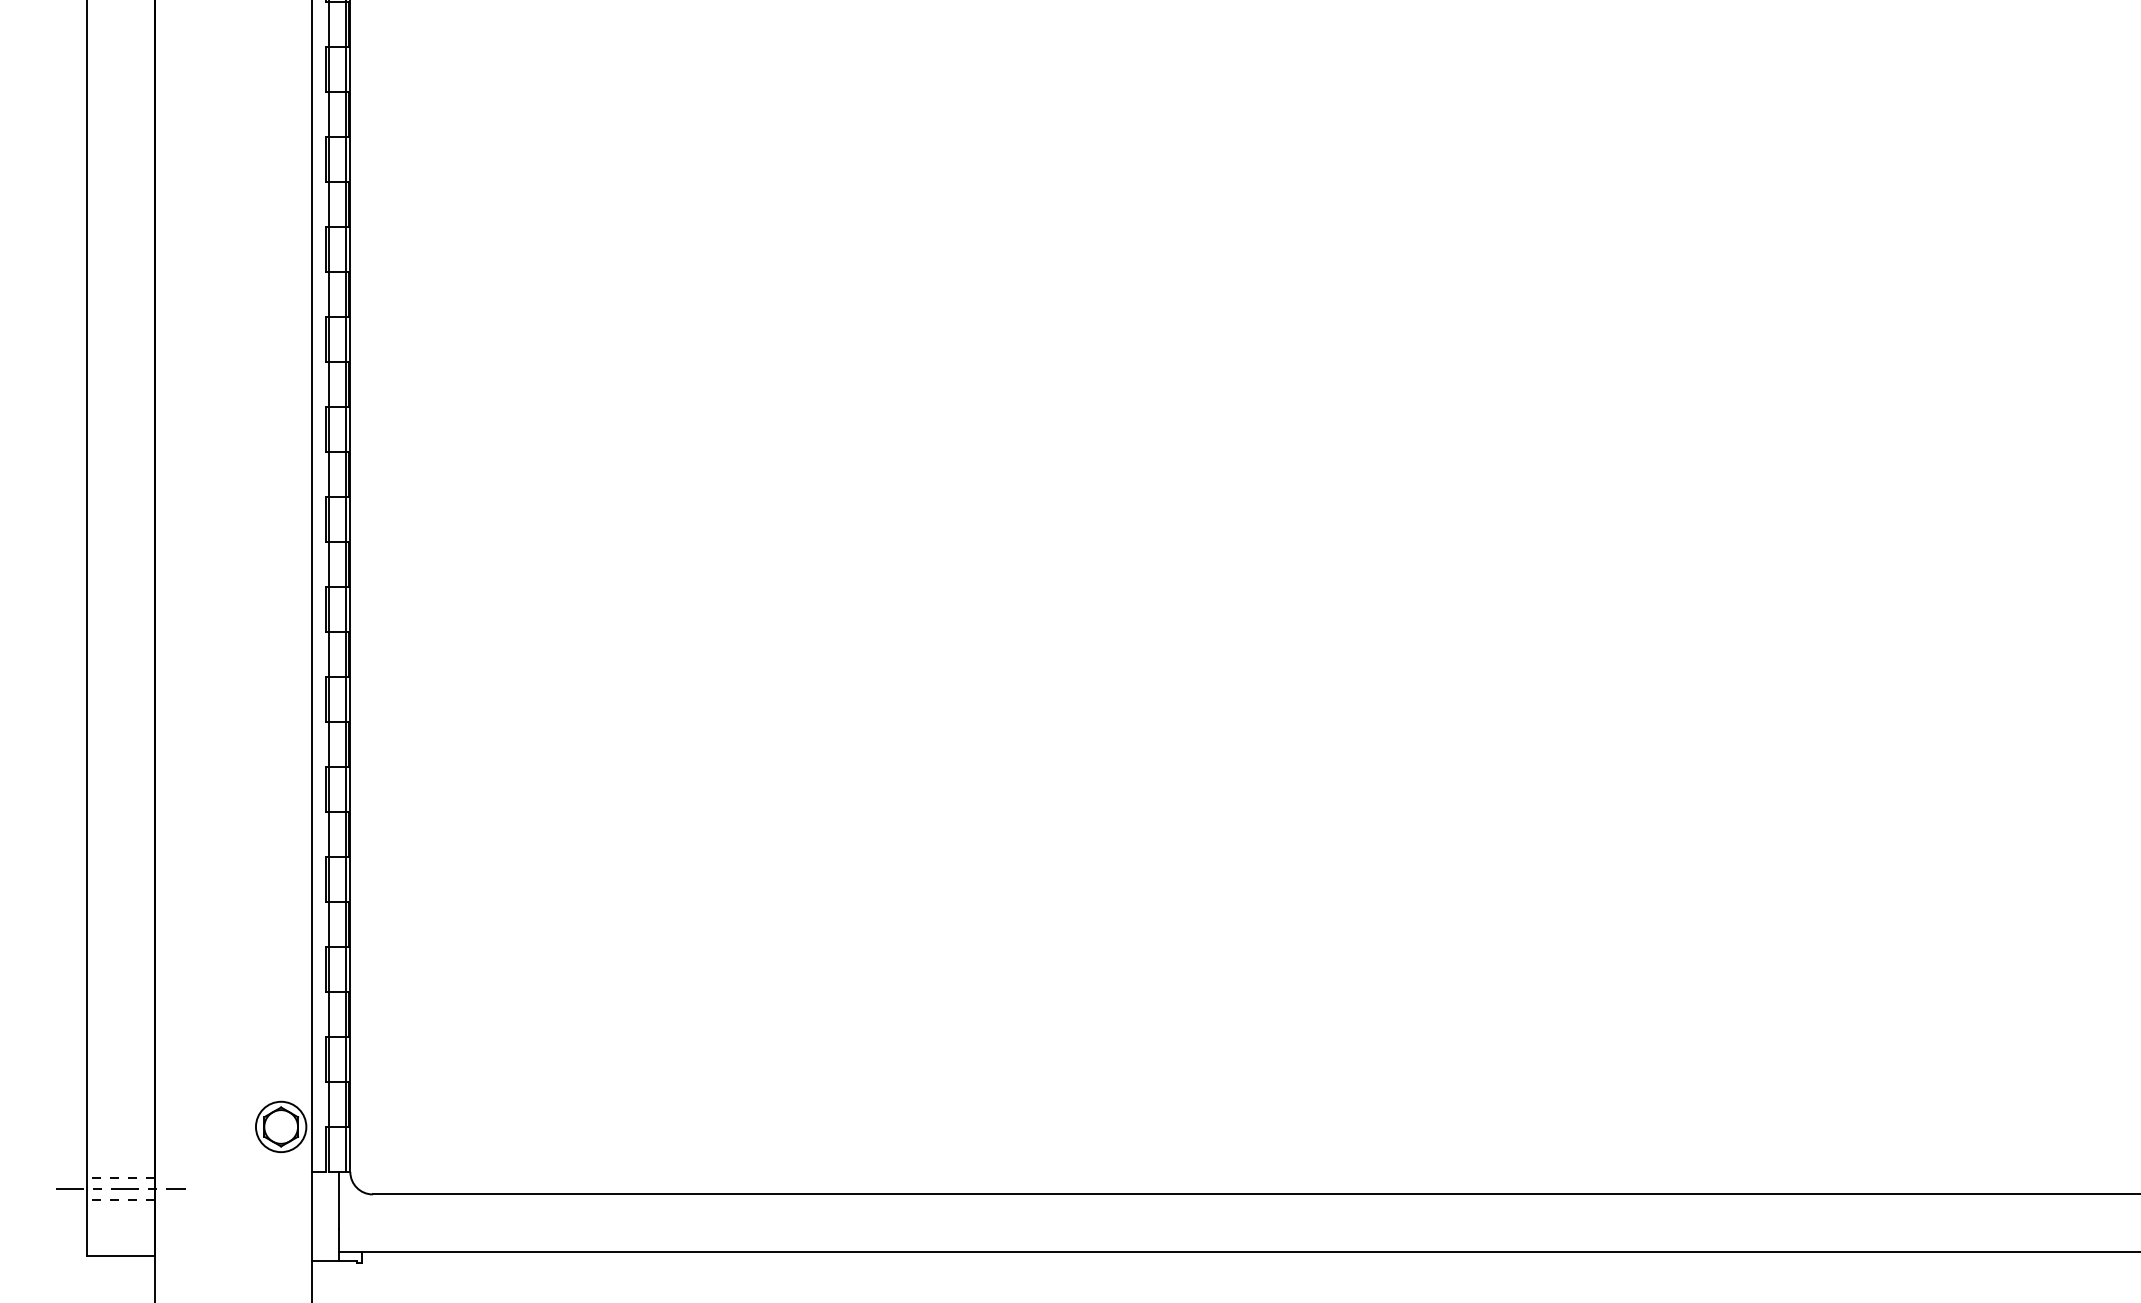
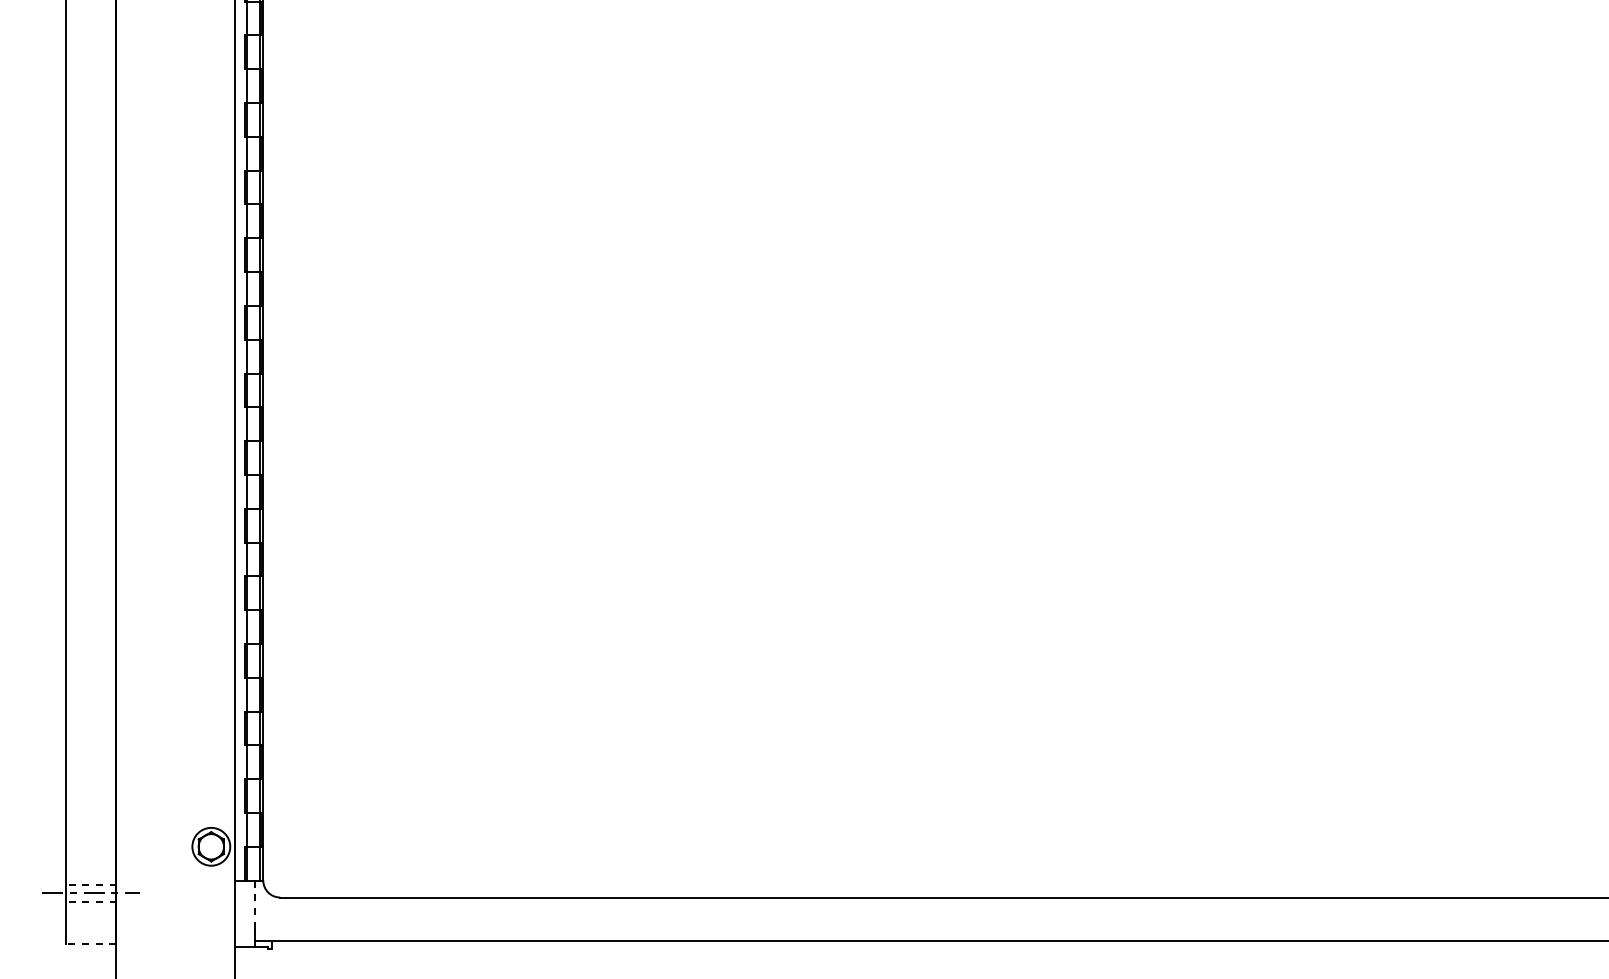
line: (338, 1201) -> (254, 902), solid -> dashed
line: (120, 1256) -> (90, 944), solid -> dashed

